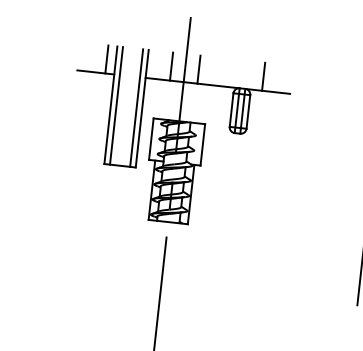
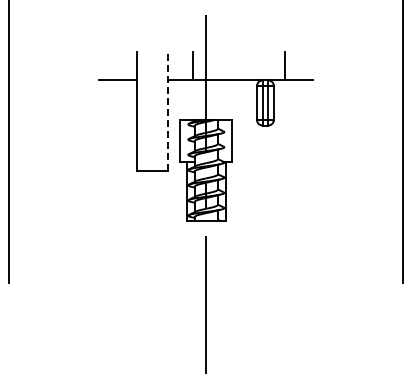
line: (106, 59) -> (127, 66), removed
line: (199, 69) -> (220, 66), removed
line: (116, 105) -> (142, 111), removed
line: (142, 107) -> (168, 110), solid -> dashed
line: (136, 108) -> (162, 111), removed

